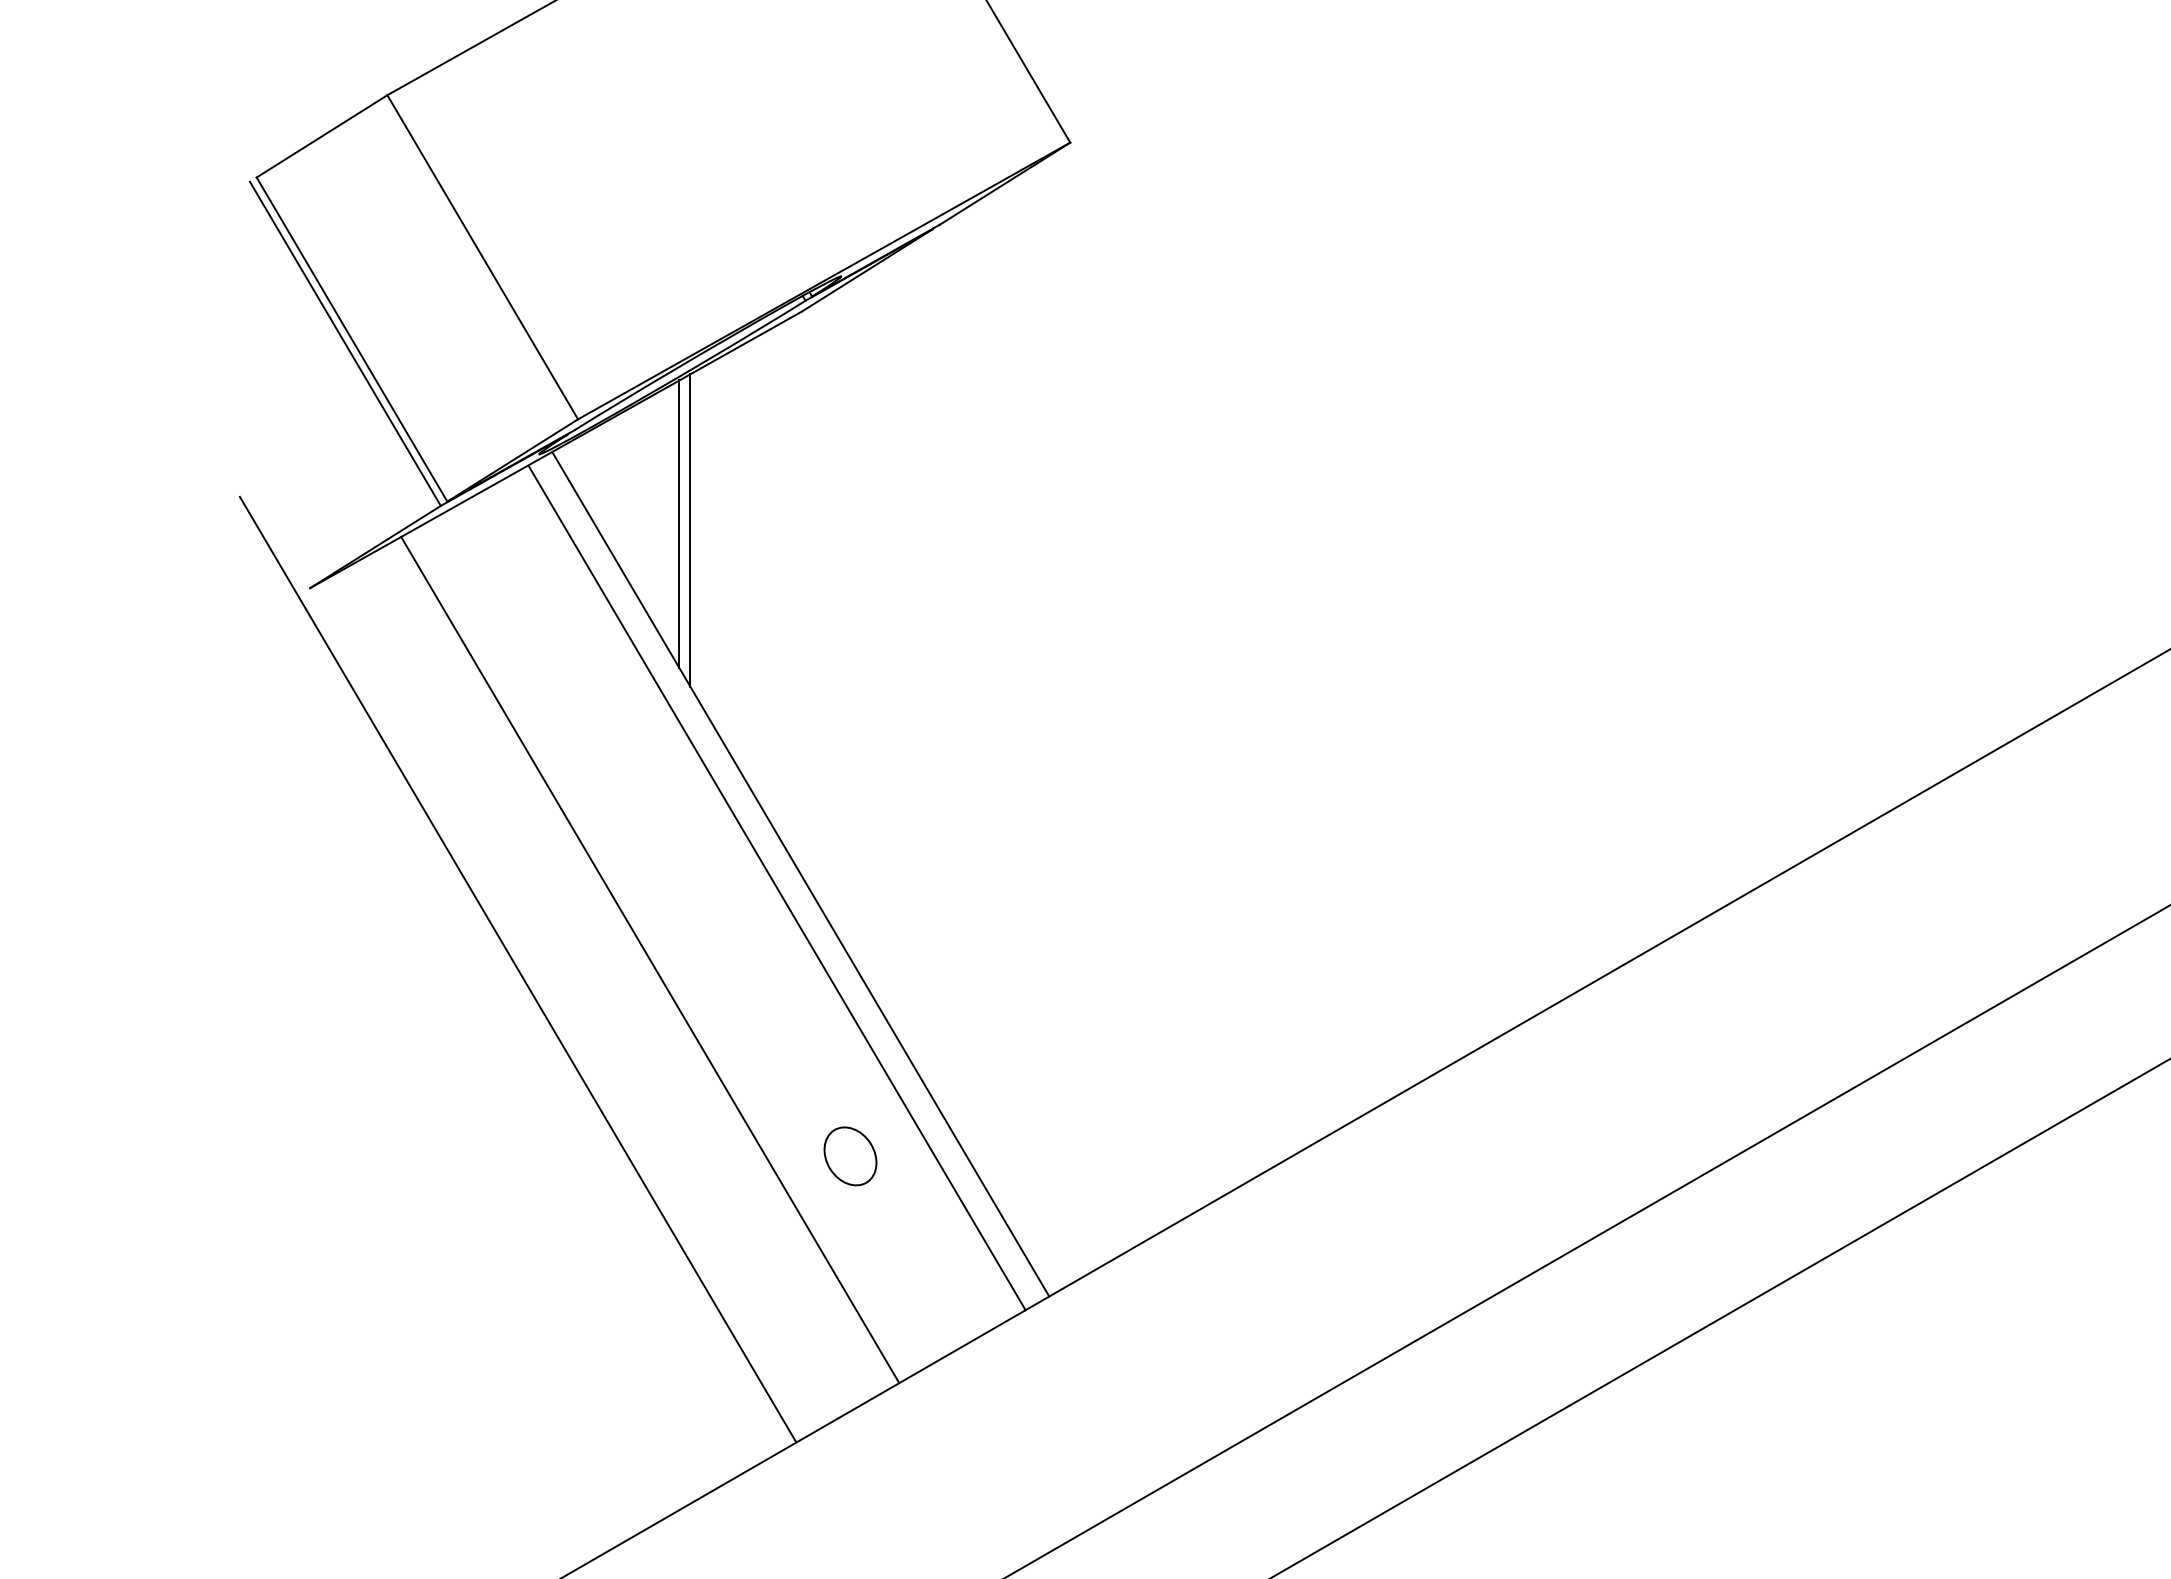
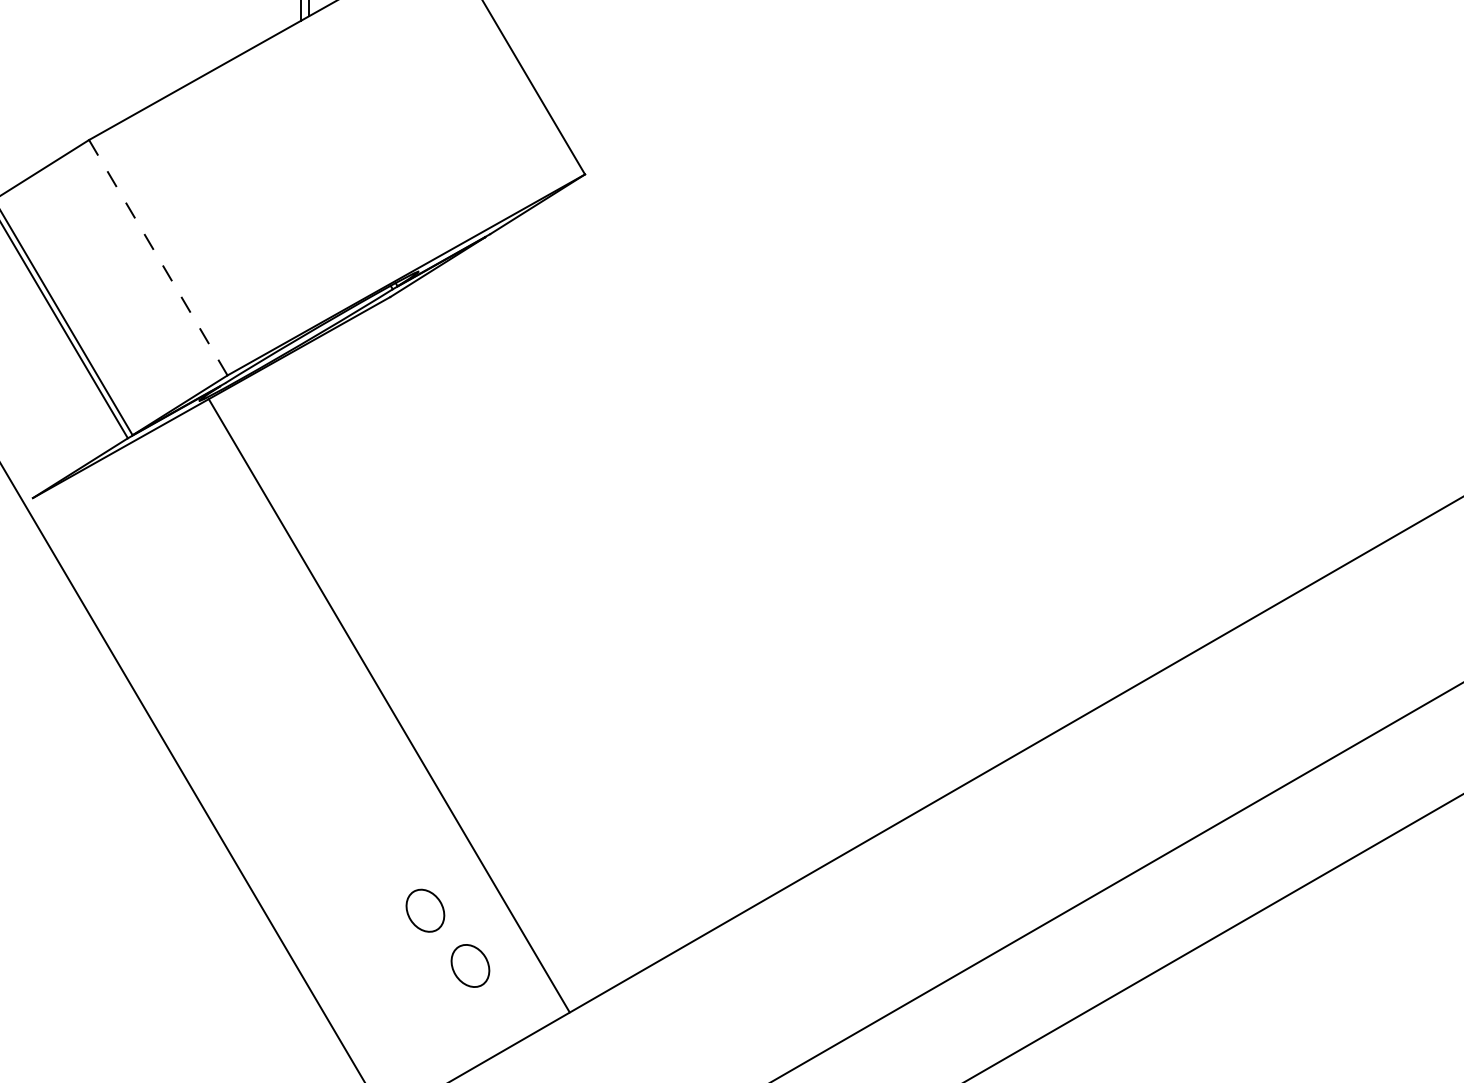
line: (482, 256) -> (158, 257), solid -> dashed
line: (679, 523) -> (301, 451), removed
line: (690, 530) -> (309, 456), removed
line: (776, 887) -> (371, 715), removed
line: (650, 959) -> (280, 767), removed
part: (912, 1232) -> (470, 966), added

